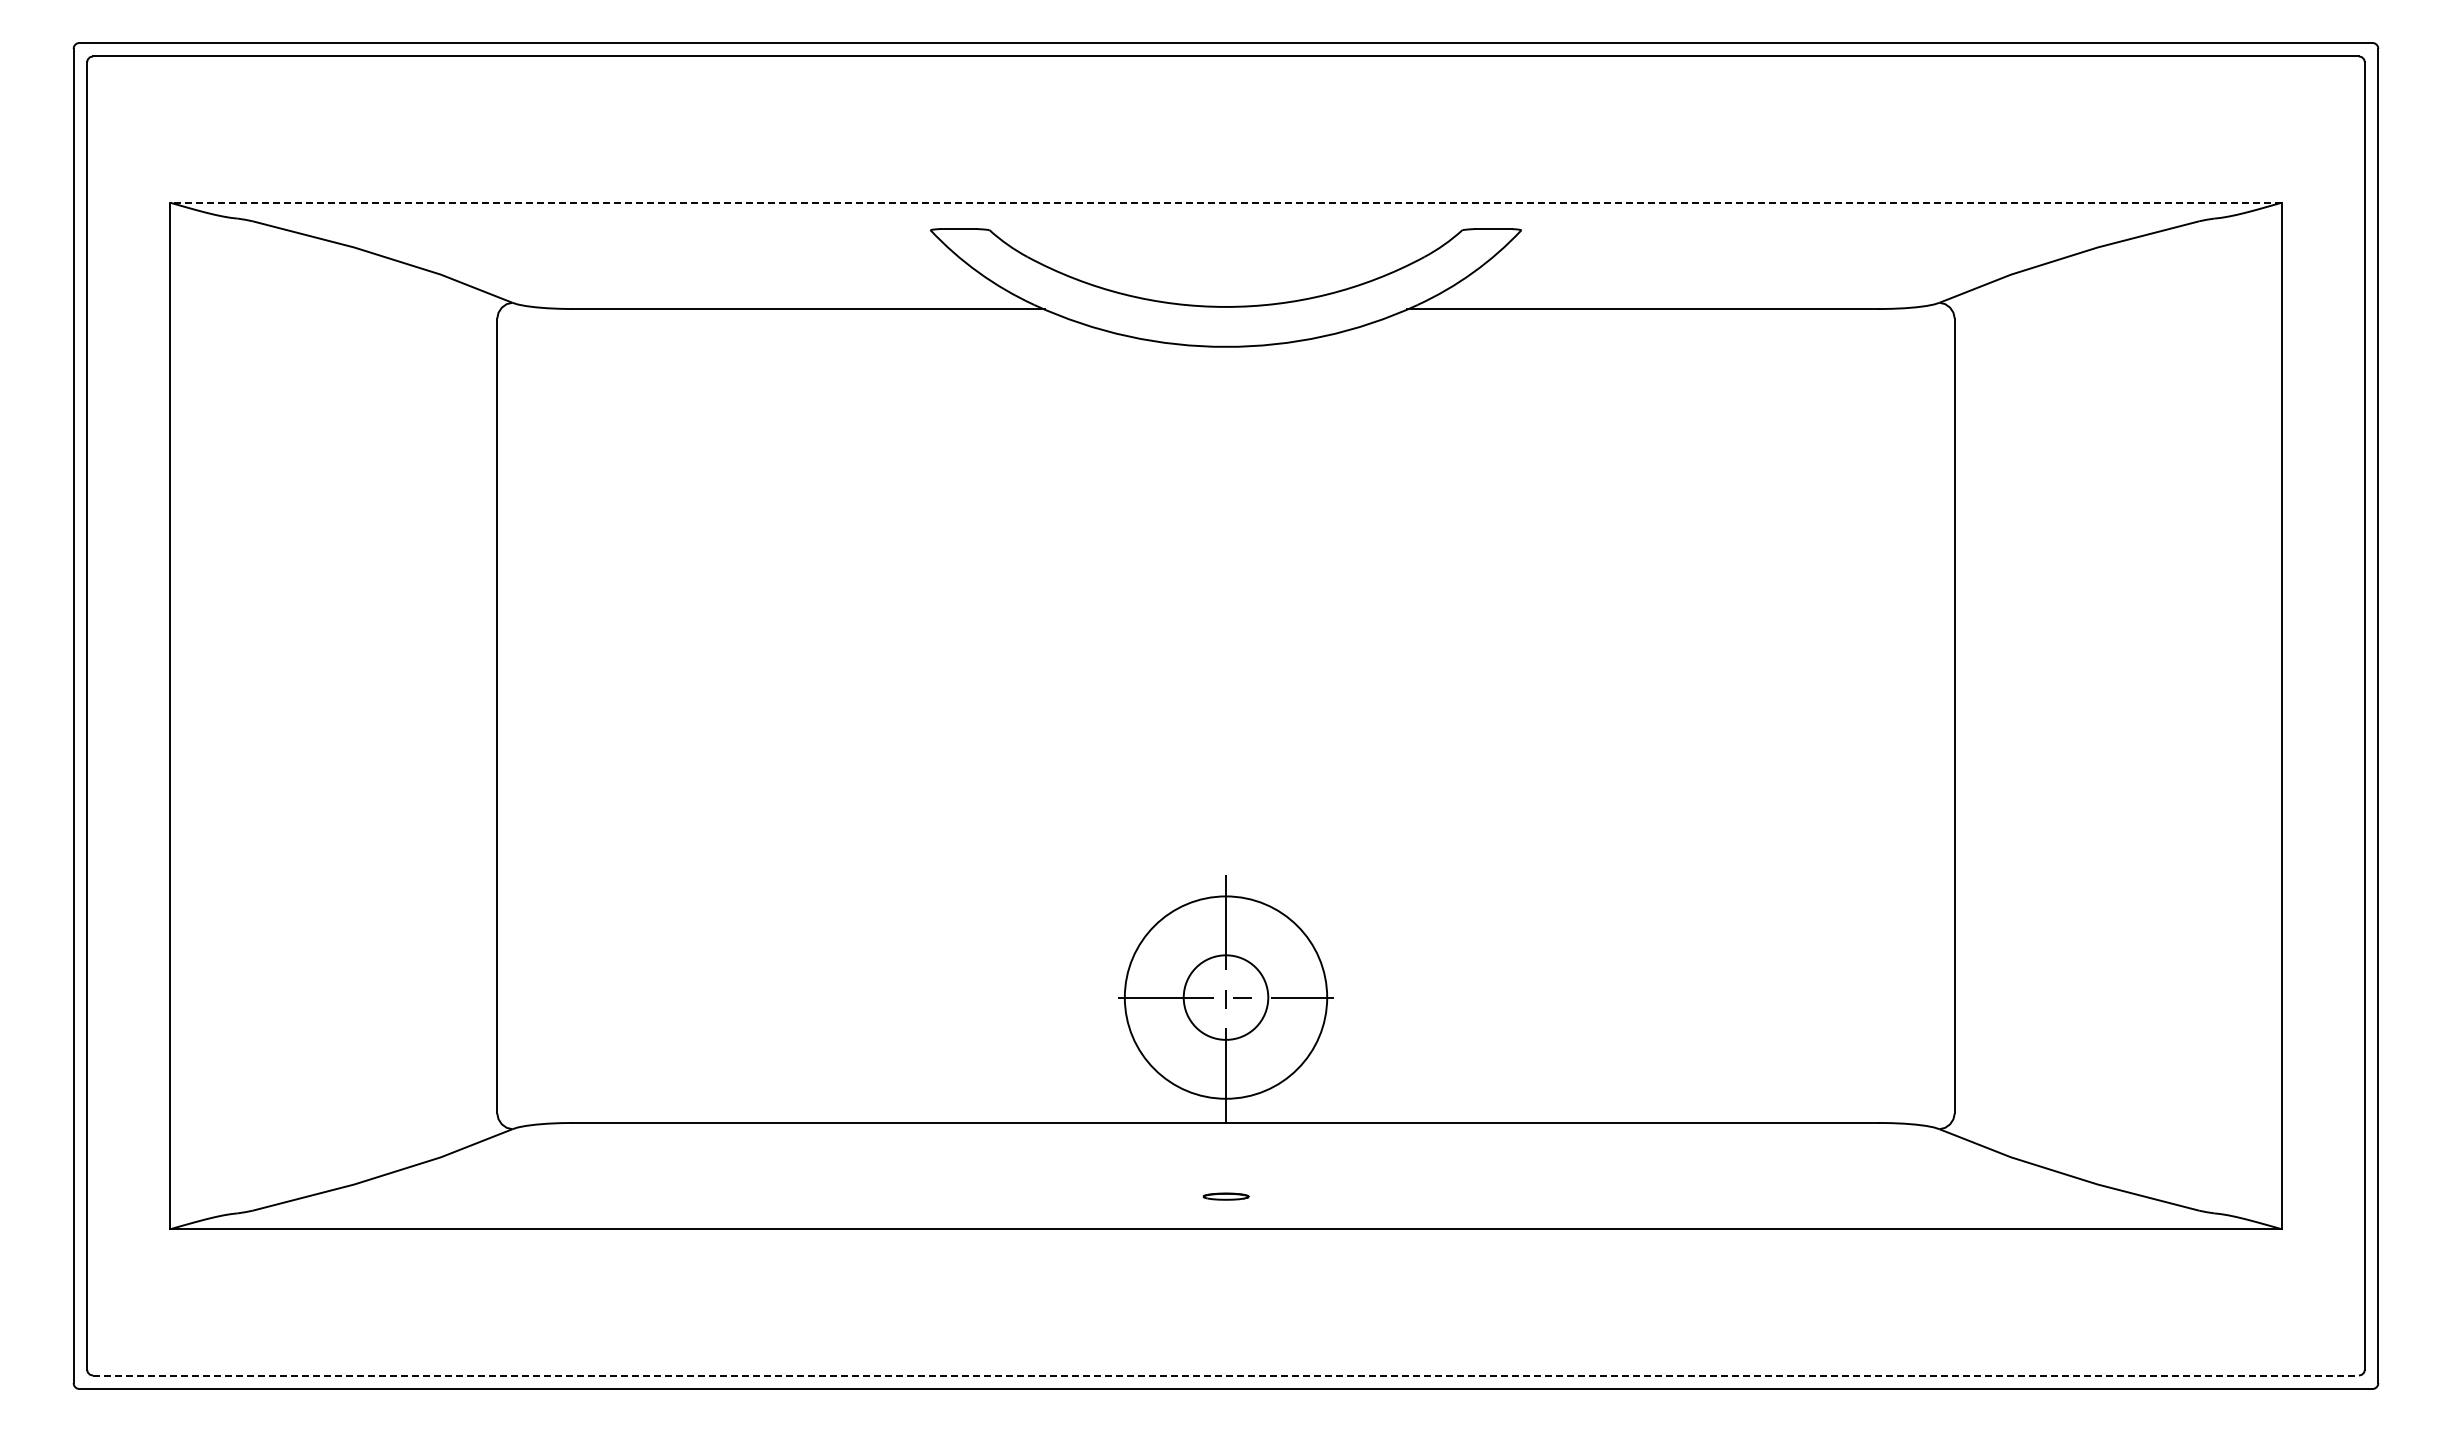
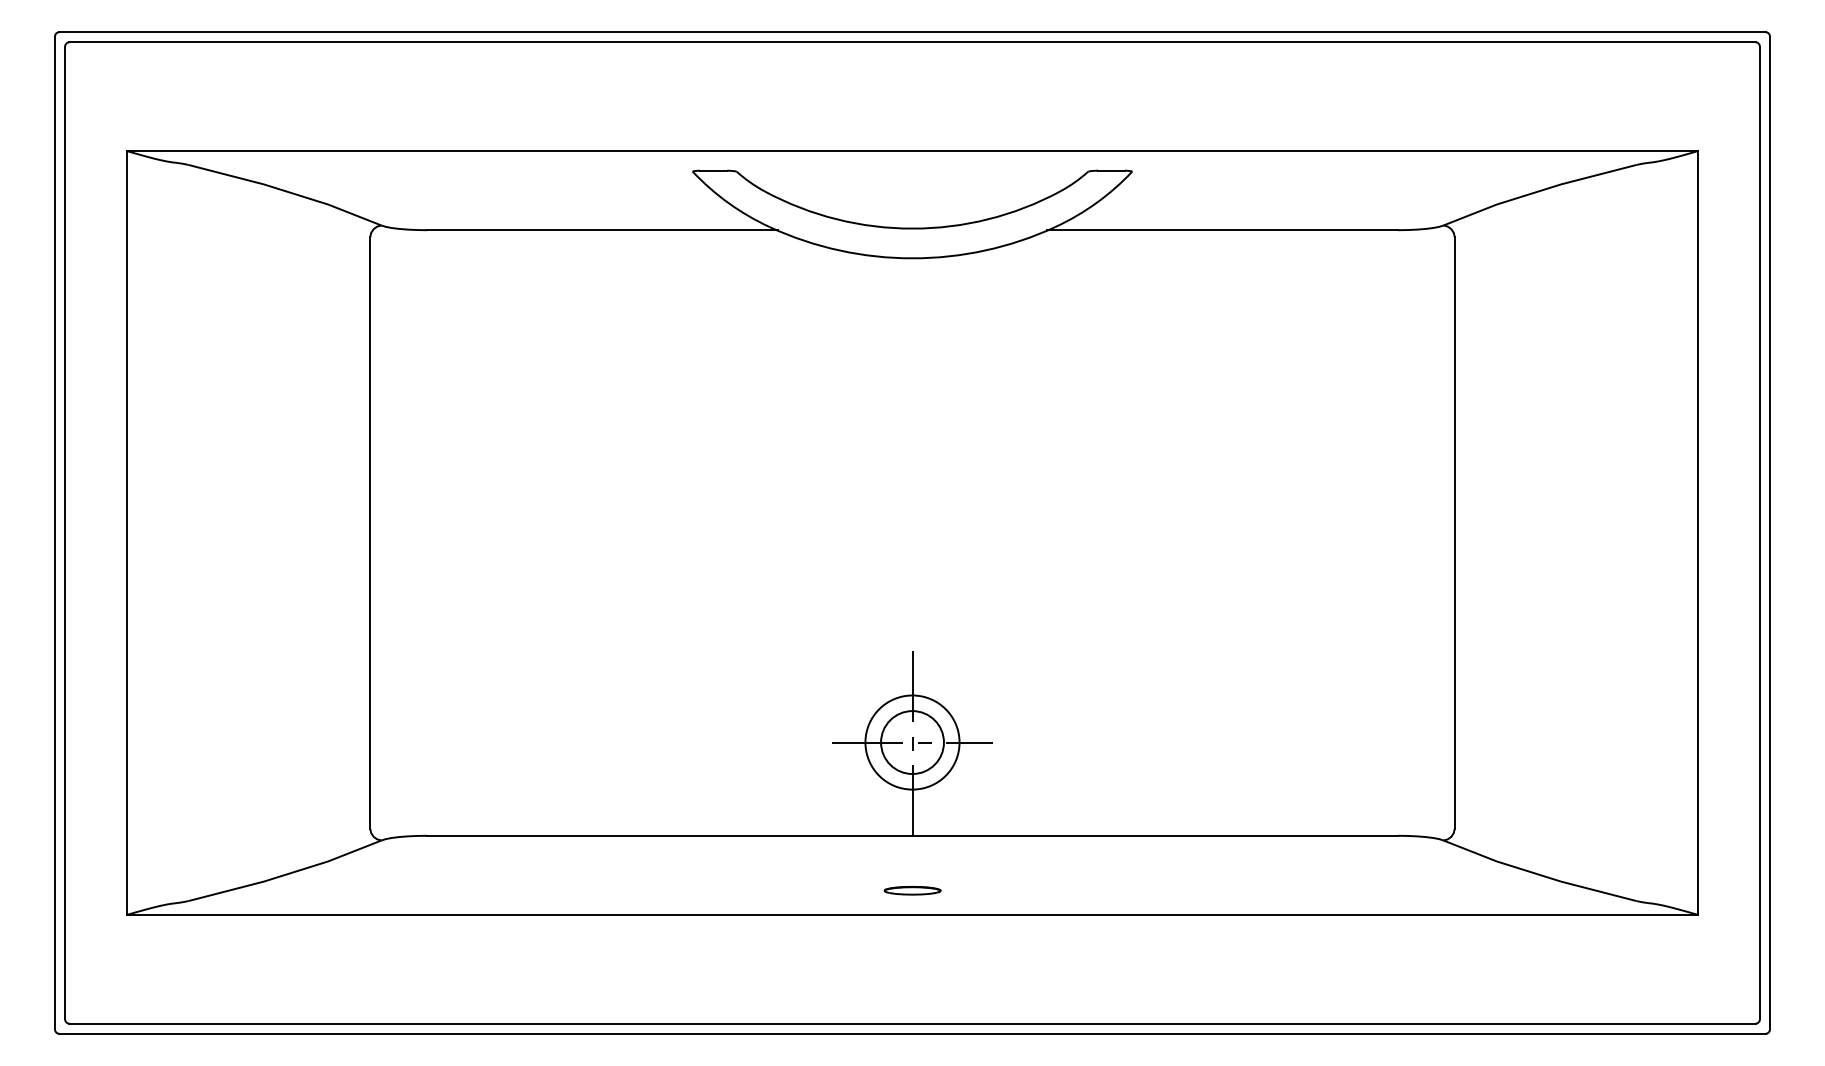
line: (1226, 202) -> (912, 150), dashed -> solid
circle: (1225, 997) -> (912, 742), size x0.62
part: (1225, 1196) -> (912, 890), size x1.67
line: (1225, 1375) -> (912, 1023), dashed -> solid

